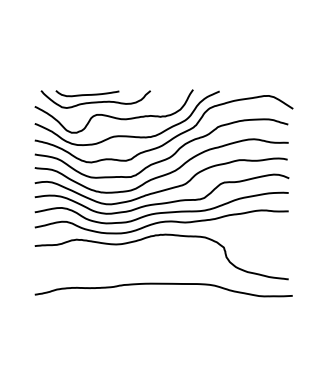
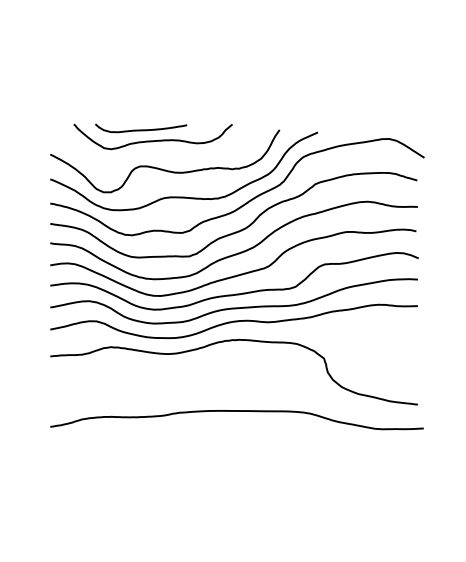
part: (95, 99) -> (152, 136), moved

